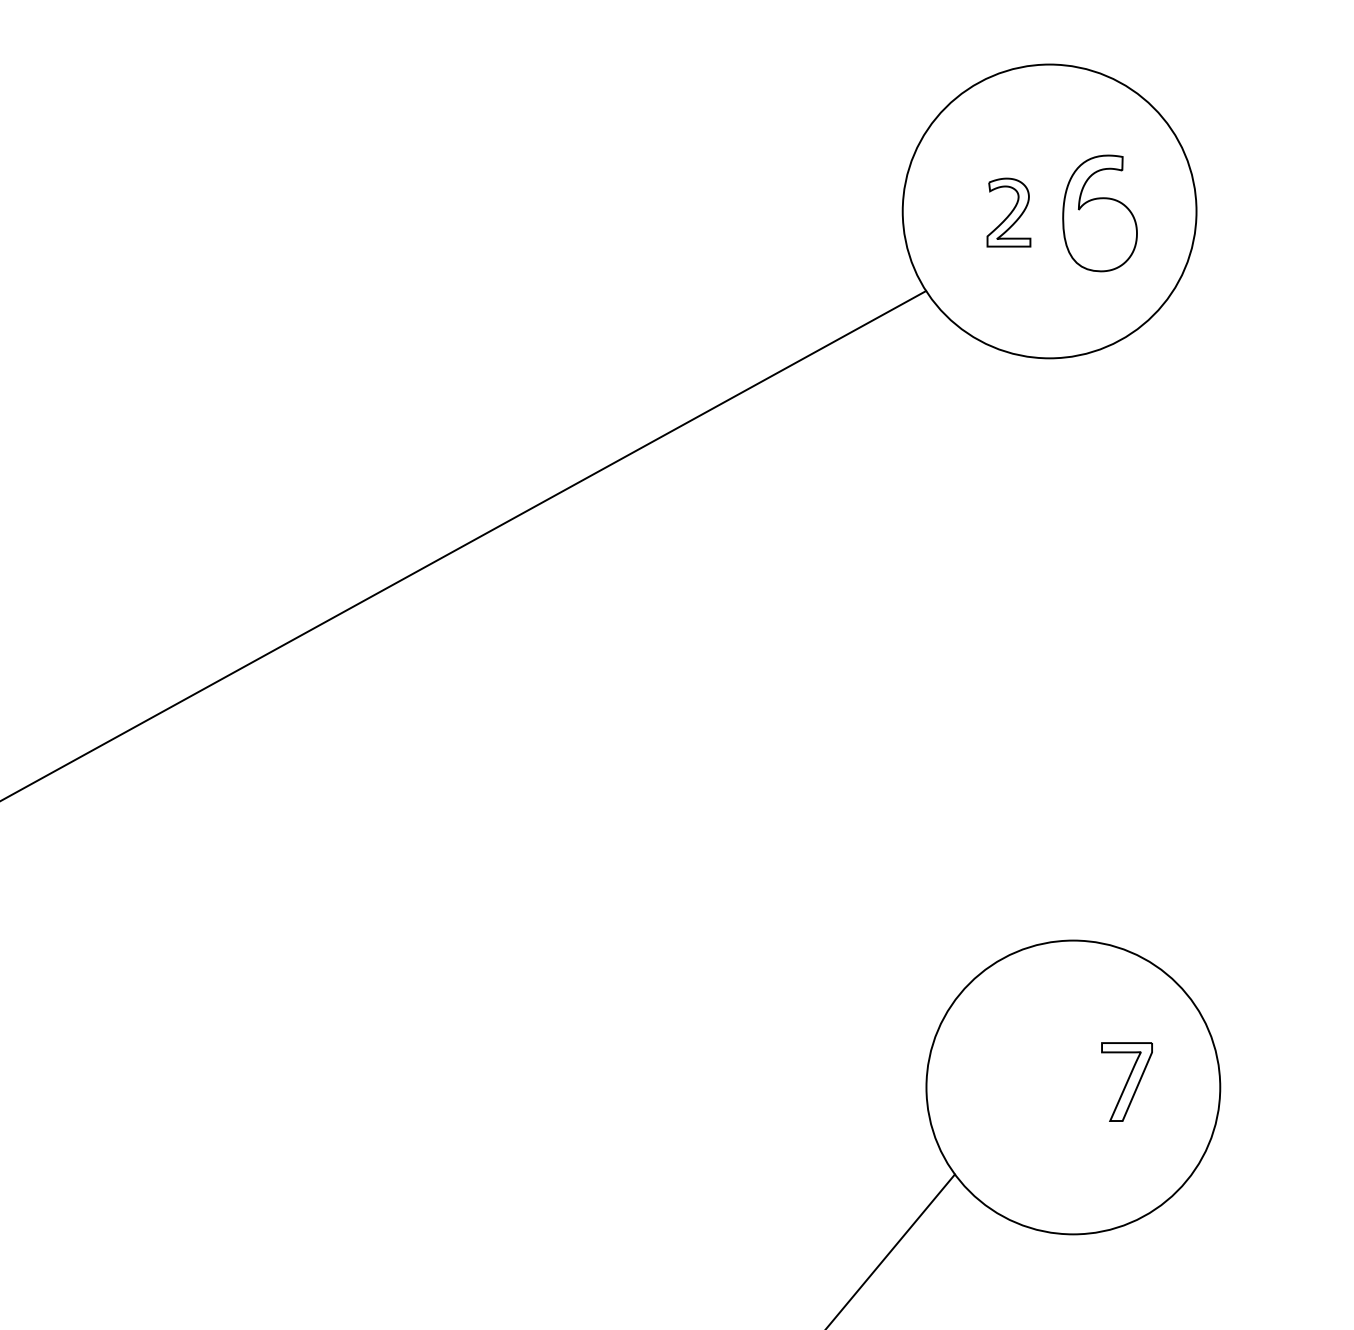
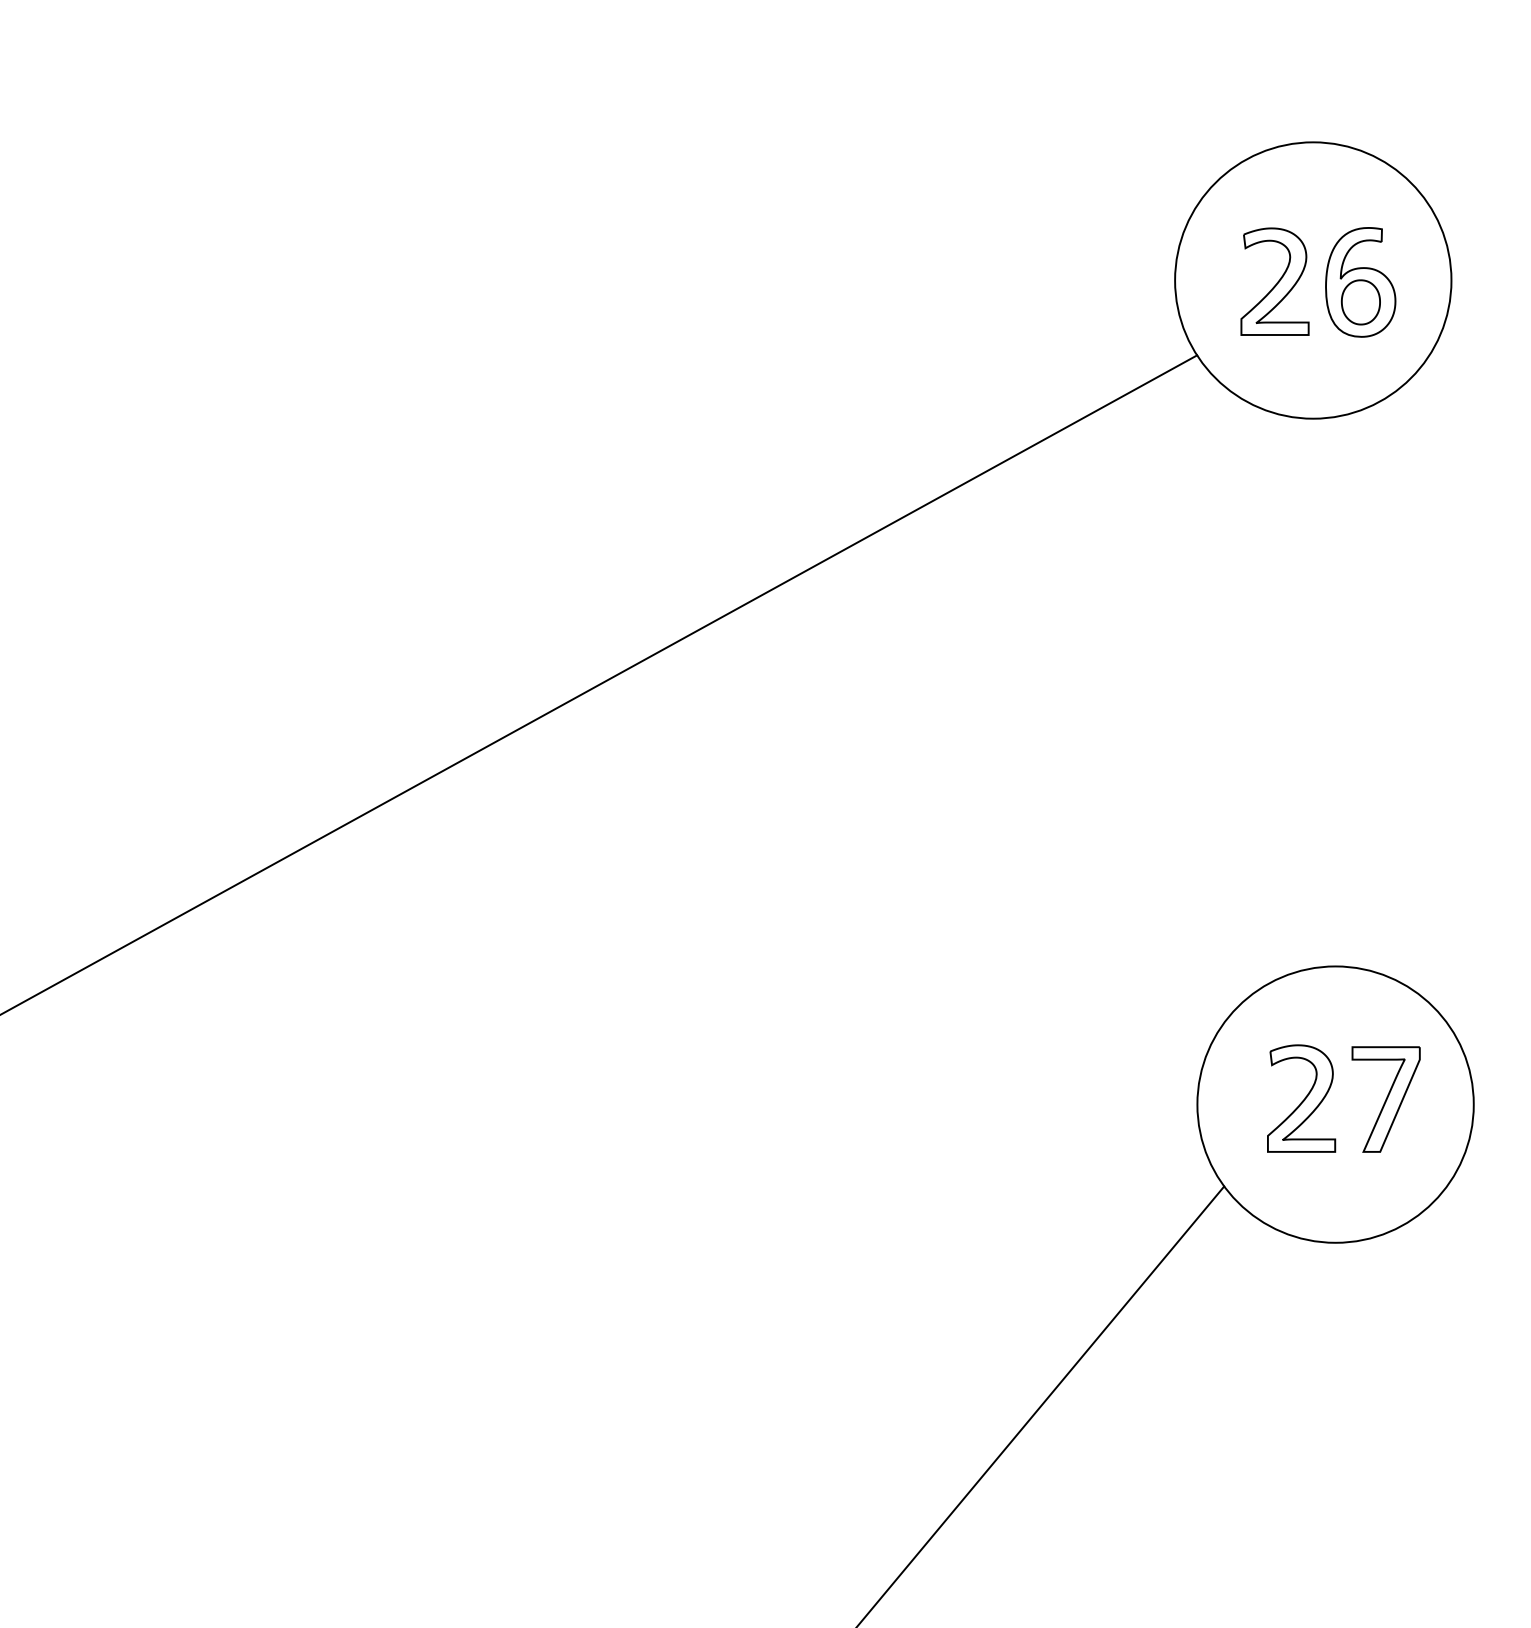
part: (1008, 212) -> (1274, 281), size x1.67
part: (1099, 234) -> (1360, 302), added
part: (1037, 1080) -> (1301, 1098), added
part: (1126, 1082) -> (1385, 1099), size x1.43

